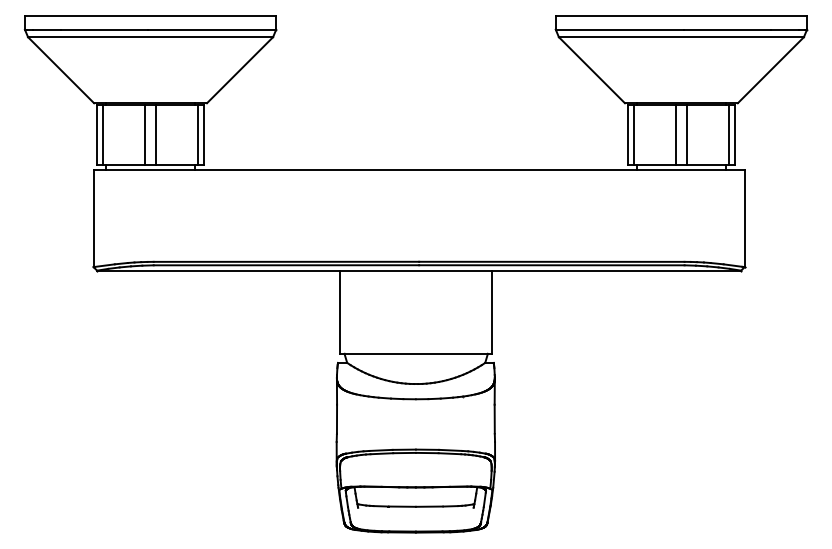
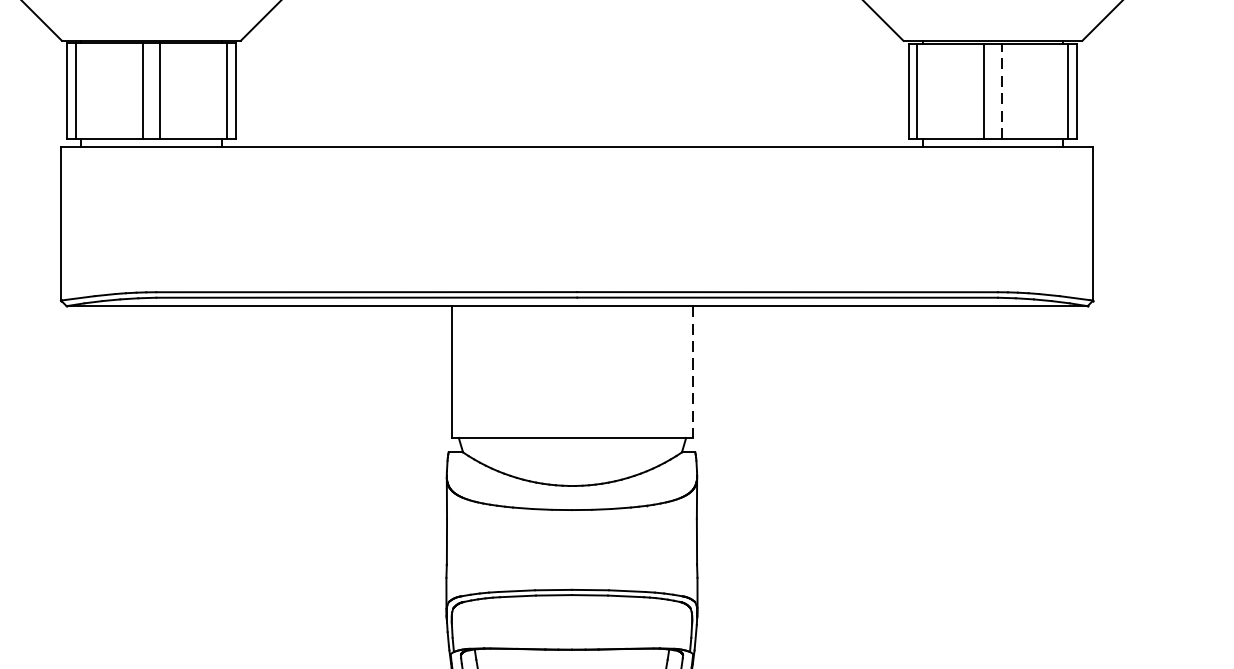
line: (686, 134) -> (1000, 90), solid -> dashed
line: (492, 312) -> (693, 372), solid -> dashed

